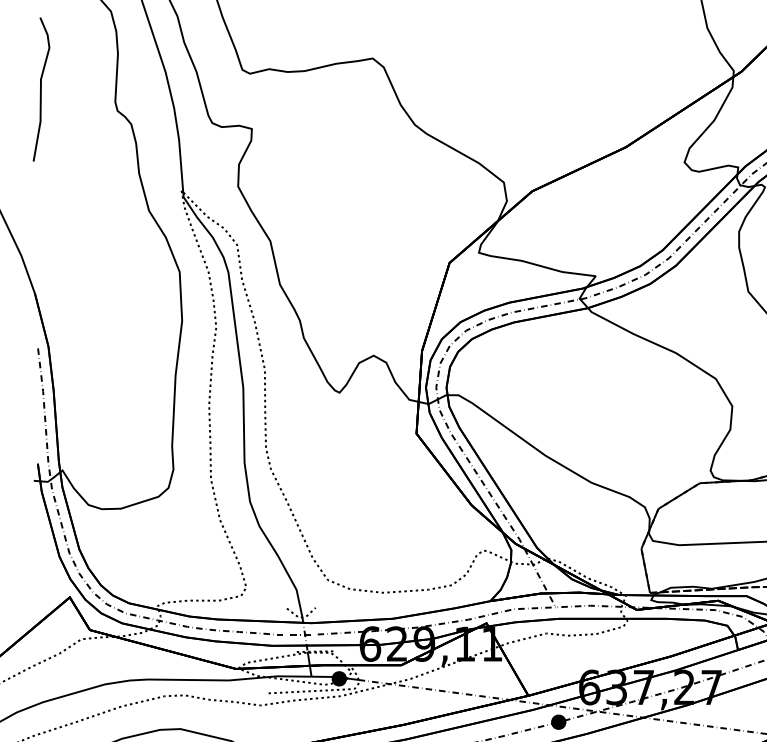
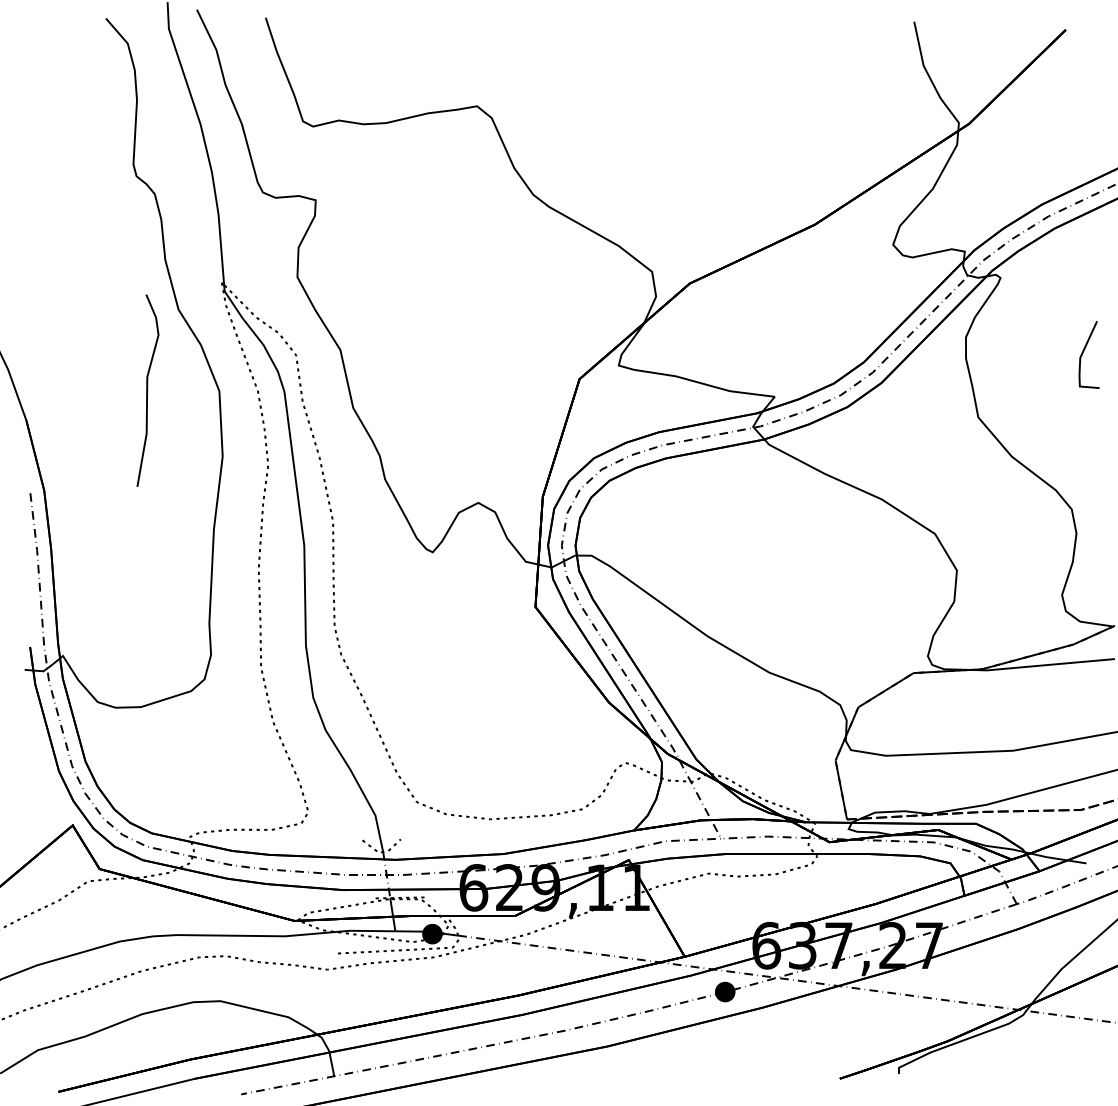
curve: (41, 89) -> (147, 390), moved

